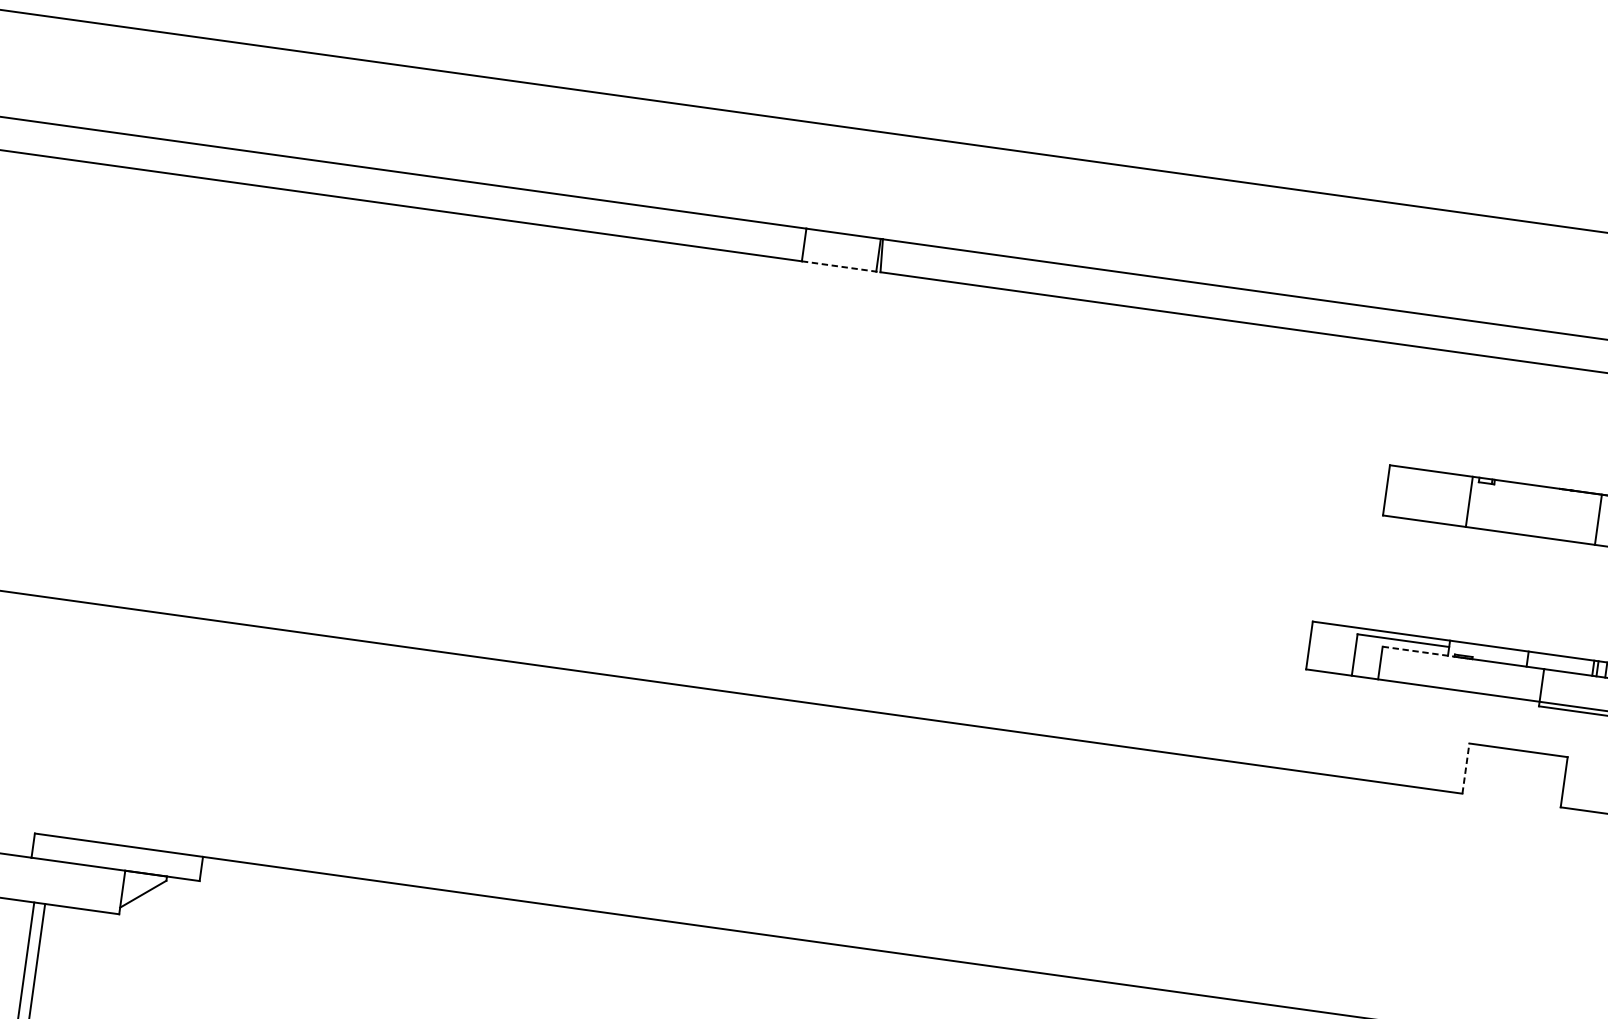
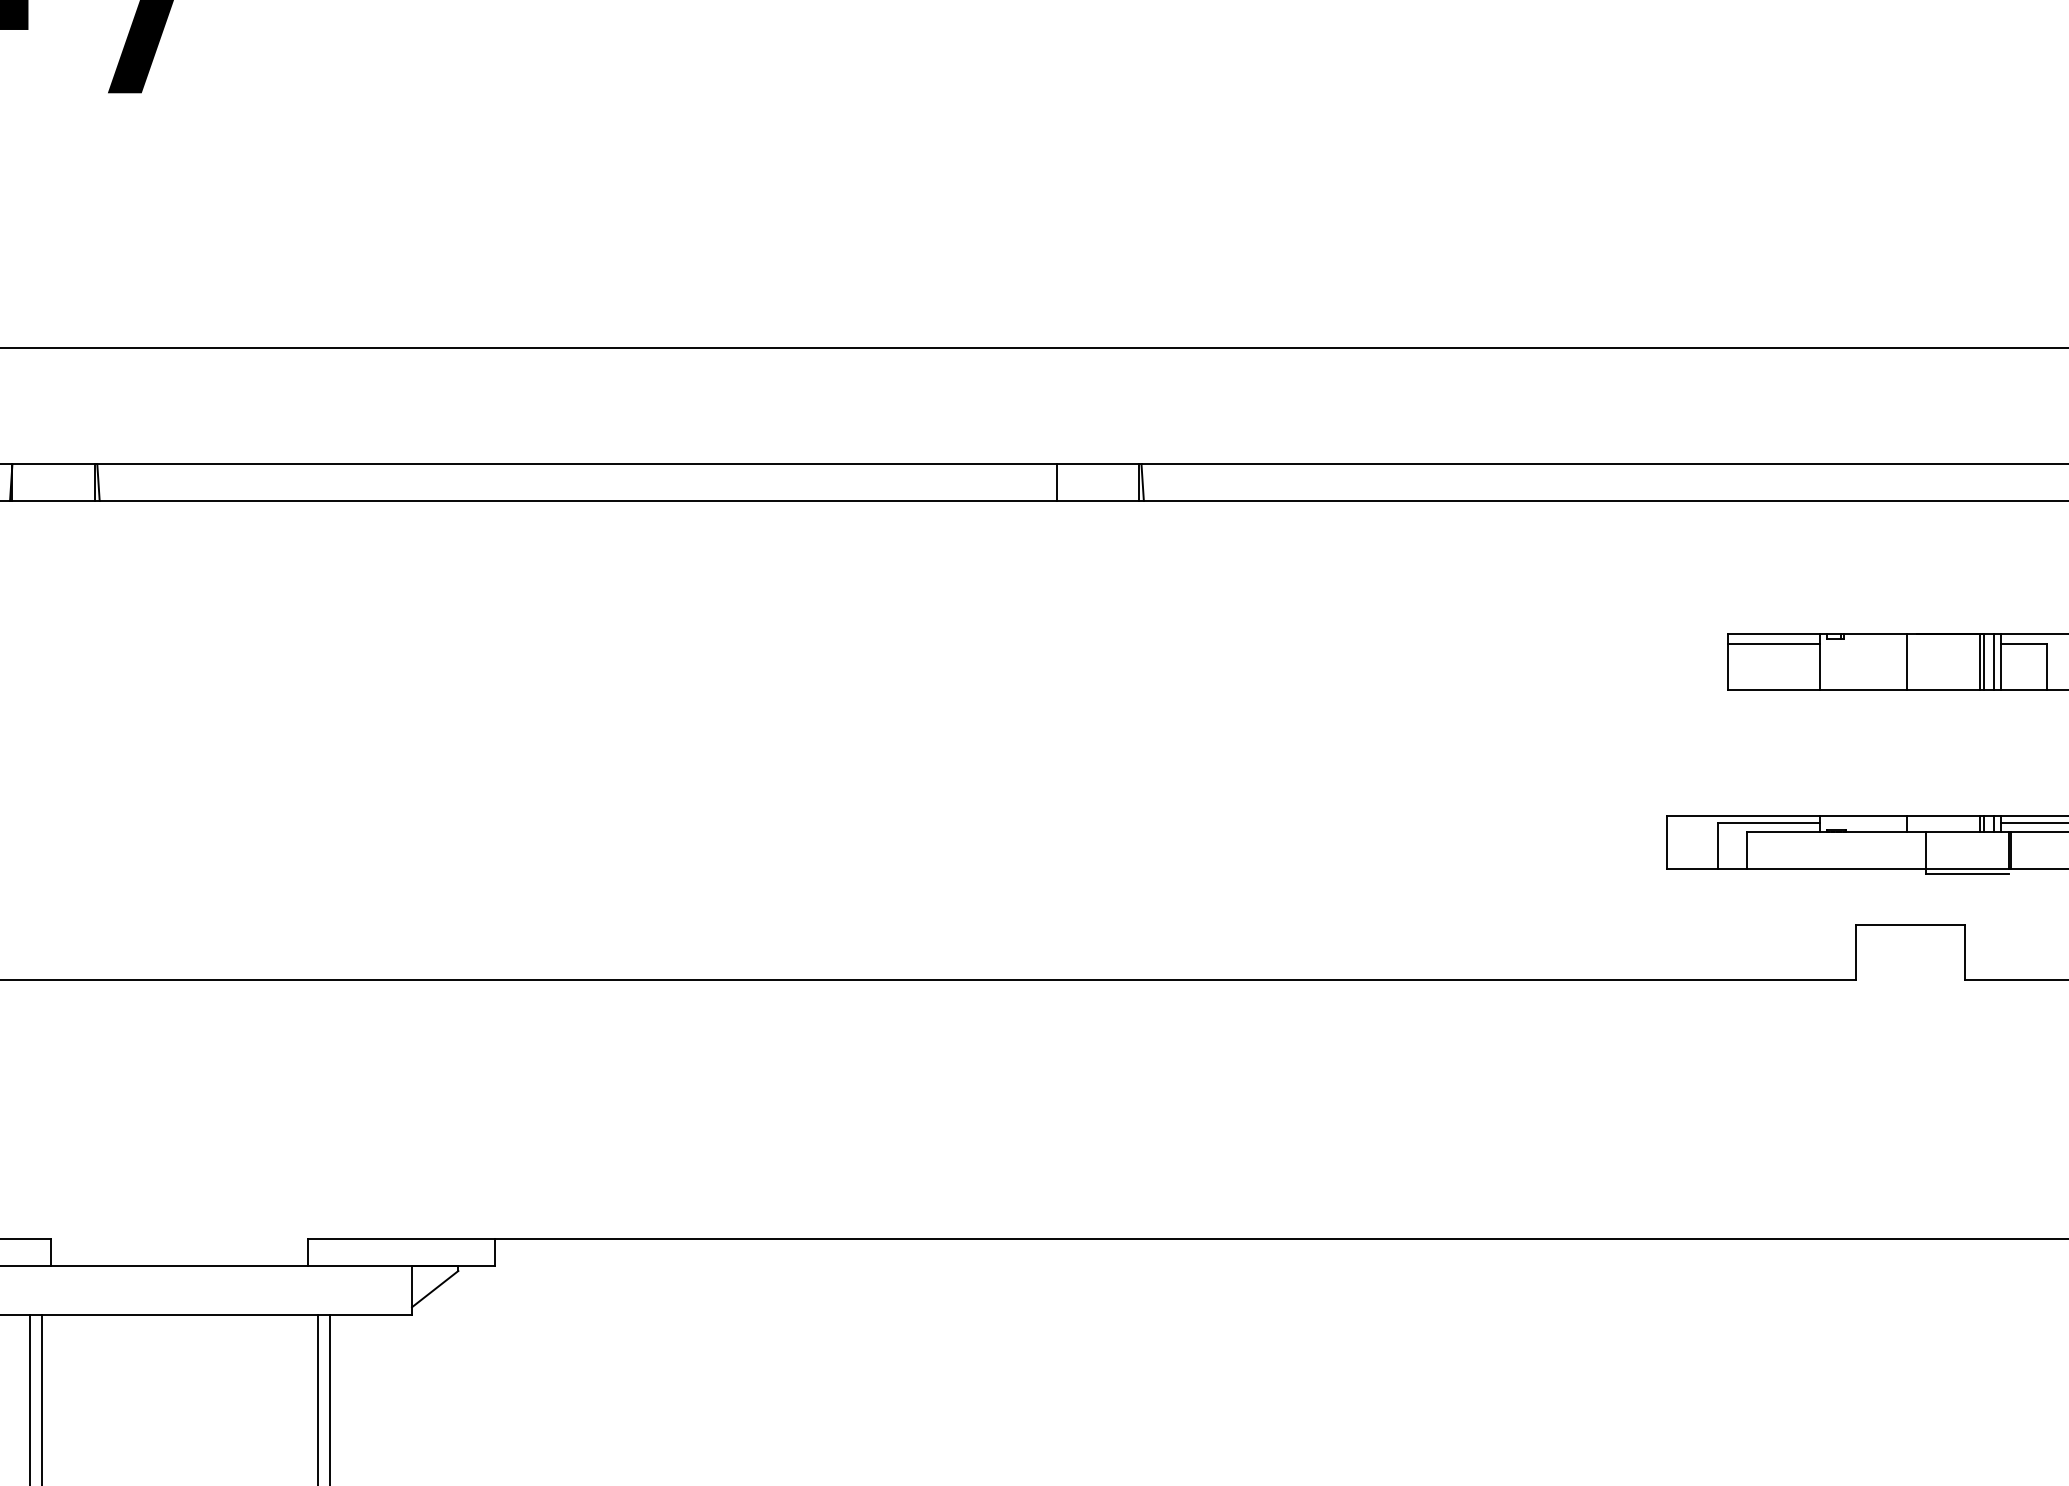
line: (841, 266) -> (1100, 500), dashed -> solid
line: (1430, 479) -> (1773, 643), added
line: (1598, 519) -> (1906, 661), moved
line: (1419, 651) -> (1787, 832), dashed -> solid
line: (1466, 768) -> (1856, 952), dashed -> solid

